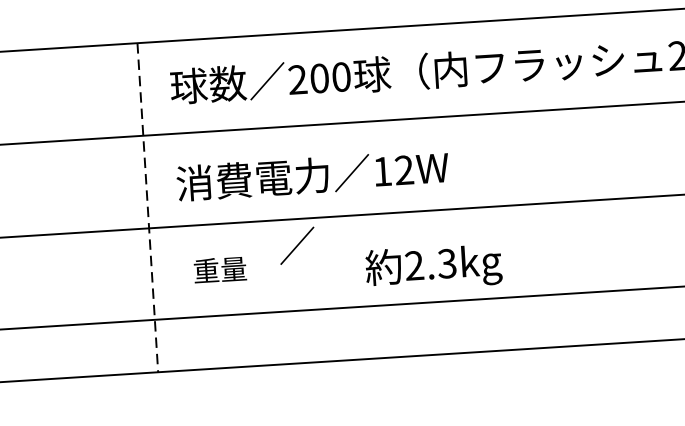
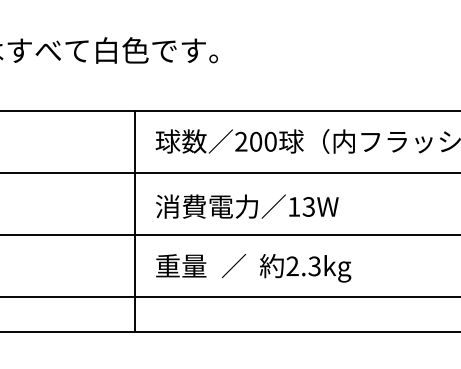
text: (403, 169) -> (308, 206), 12W -> 13W
line: (147, 208) -> (135, 221), dashed -> solid
line: (296, 246) -> (233, 266), moved
text: (433, 267) -> (305, 268), moved
part: (220, 269) -> (181, 265), size x1.43

